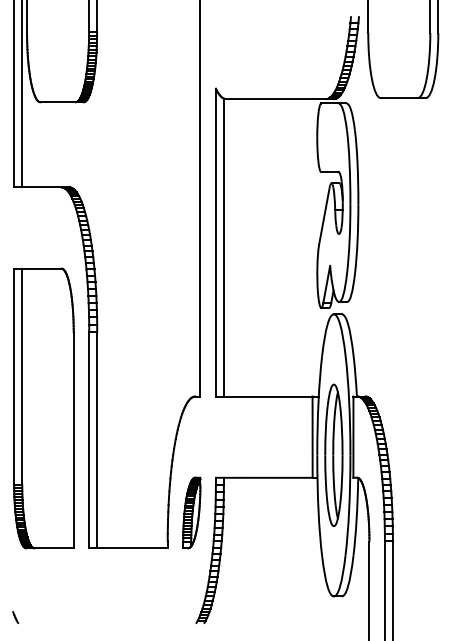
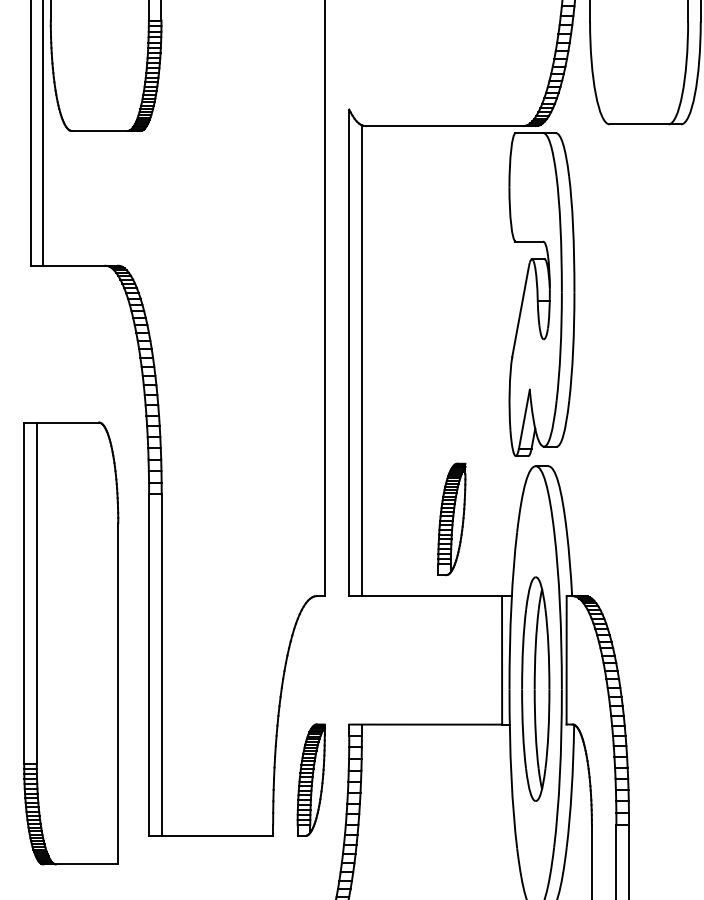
part: (280, 347) -> (451, 518), added
part: (43, 408) -> (70, 643), moved

